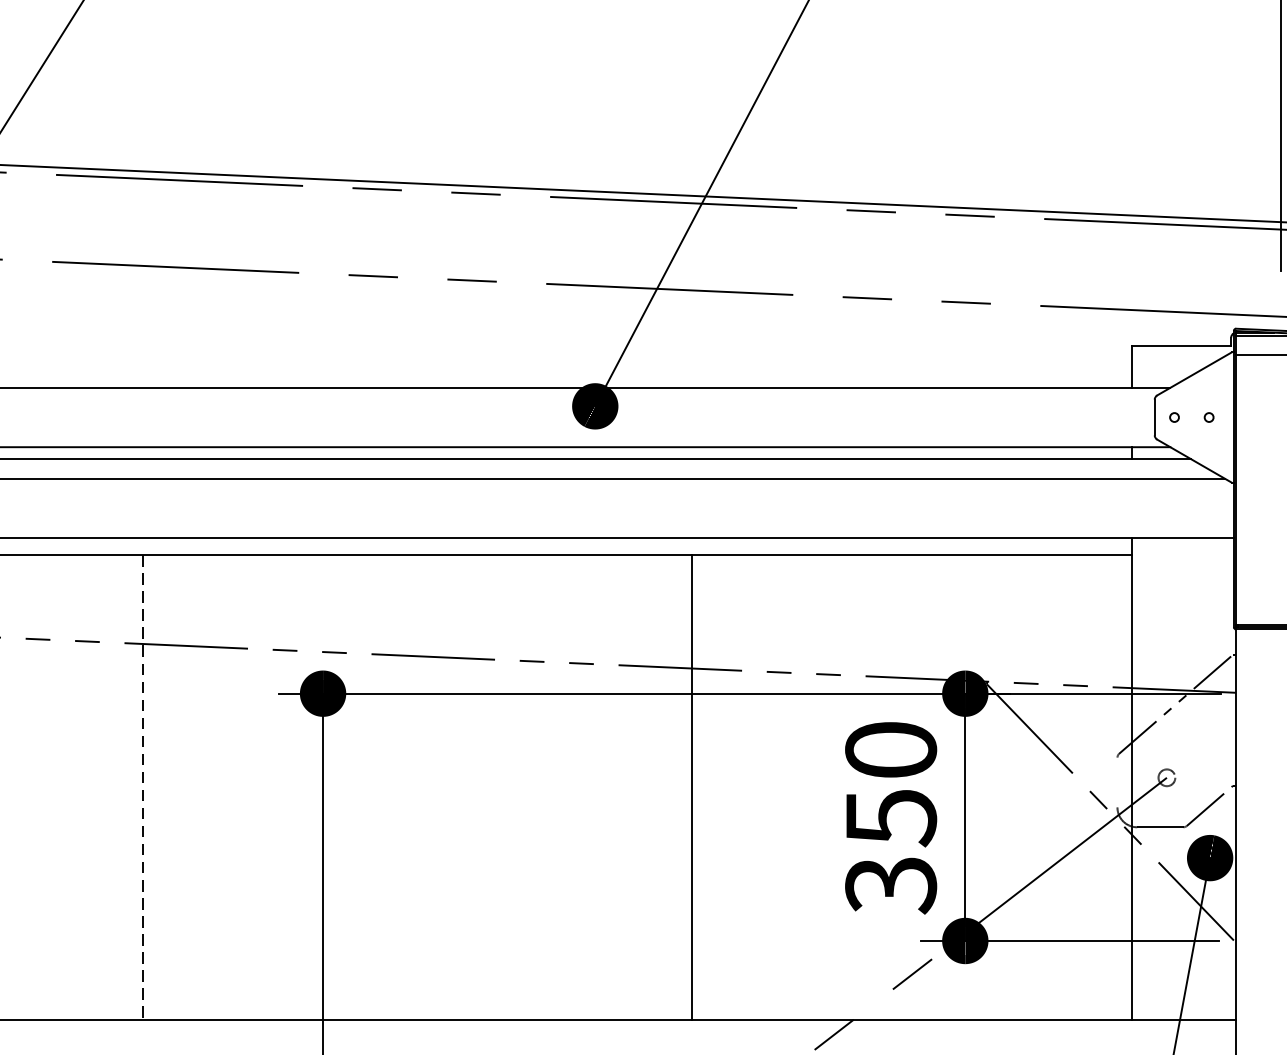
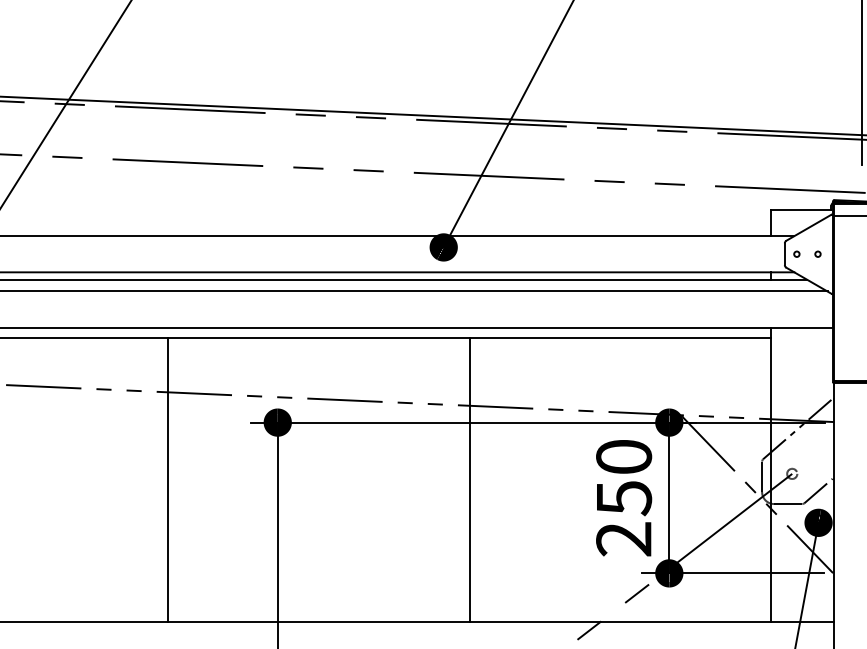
line: (1118, 782) -> (762, 476), added
line: (143, 786) -> (168, 479), dashed -> solid
line: (691, 786) -> (469, 479), moved
text: (891, 885) -> (624, 539), 350 -> 250

